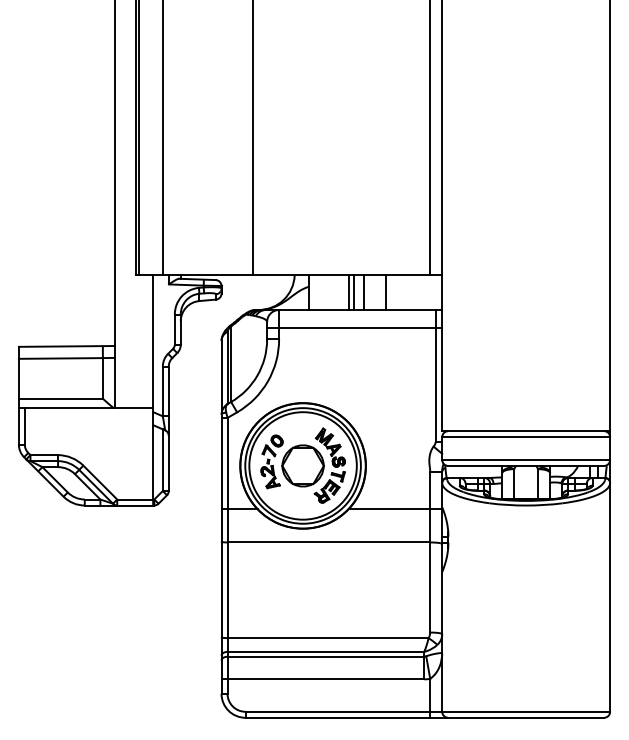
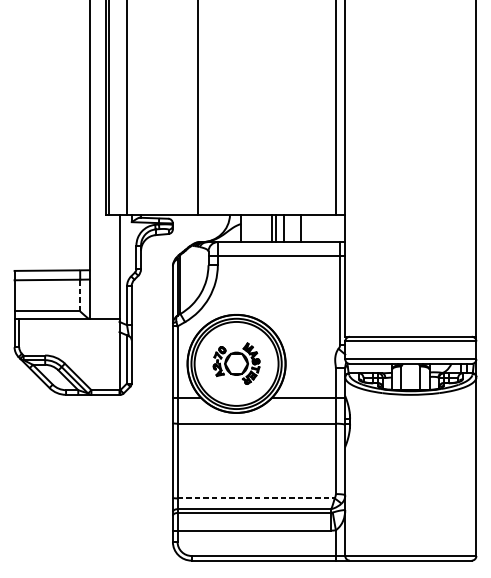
line: (102, 377) -> (79, 294), solid -> dashed
part: (302, 465) -> (236, 363), size x0.7
line: (328, 638) -> (256, 498), solid -> dashed

